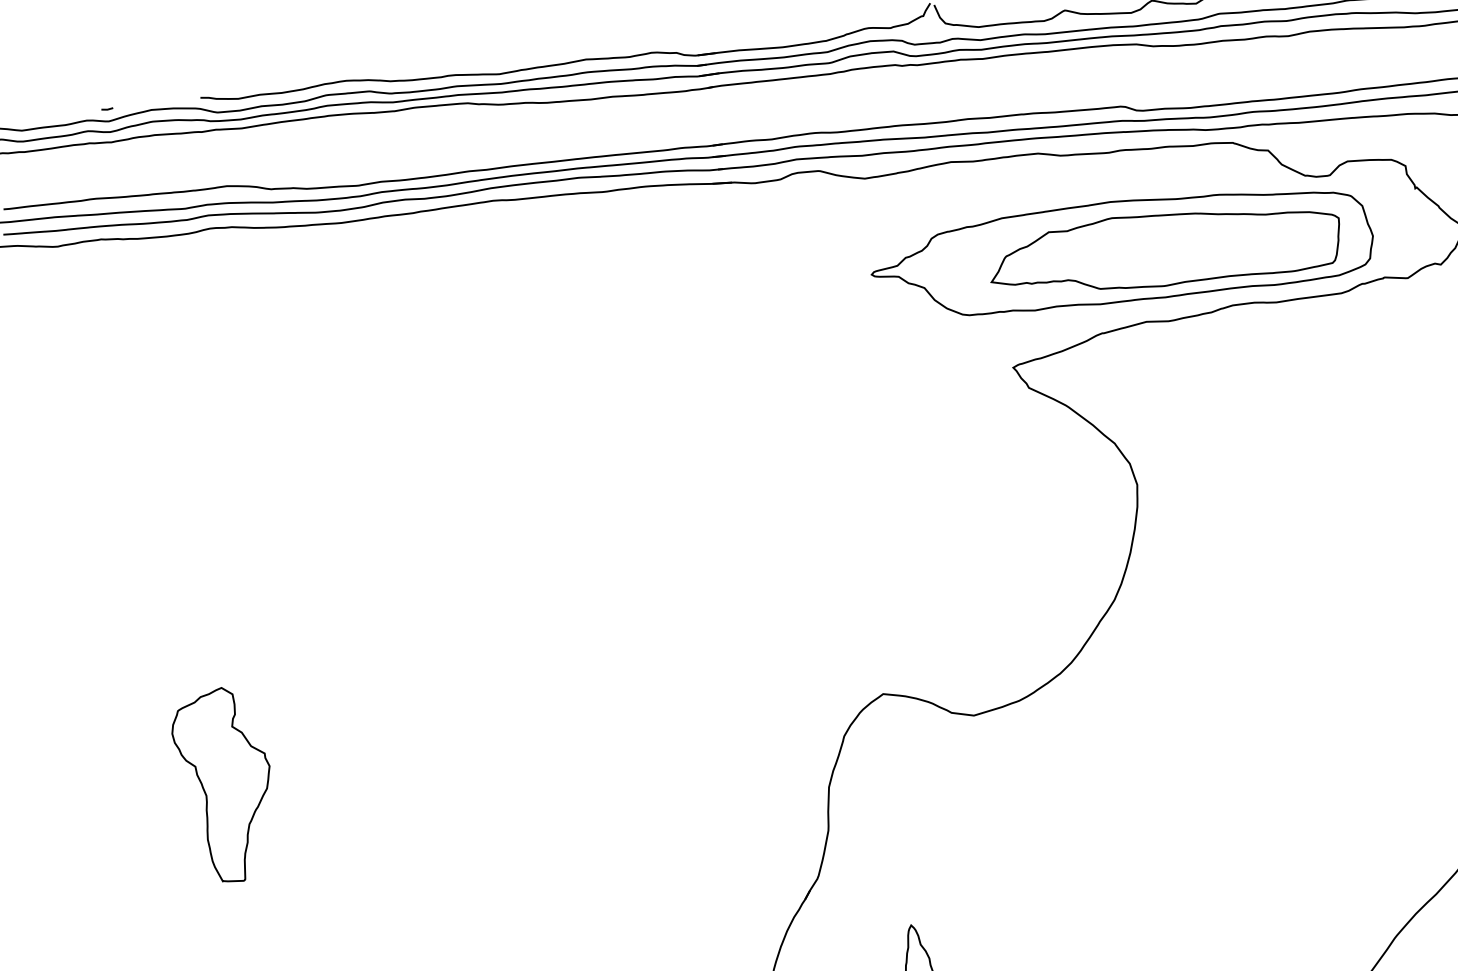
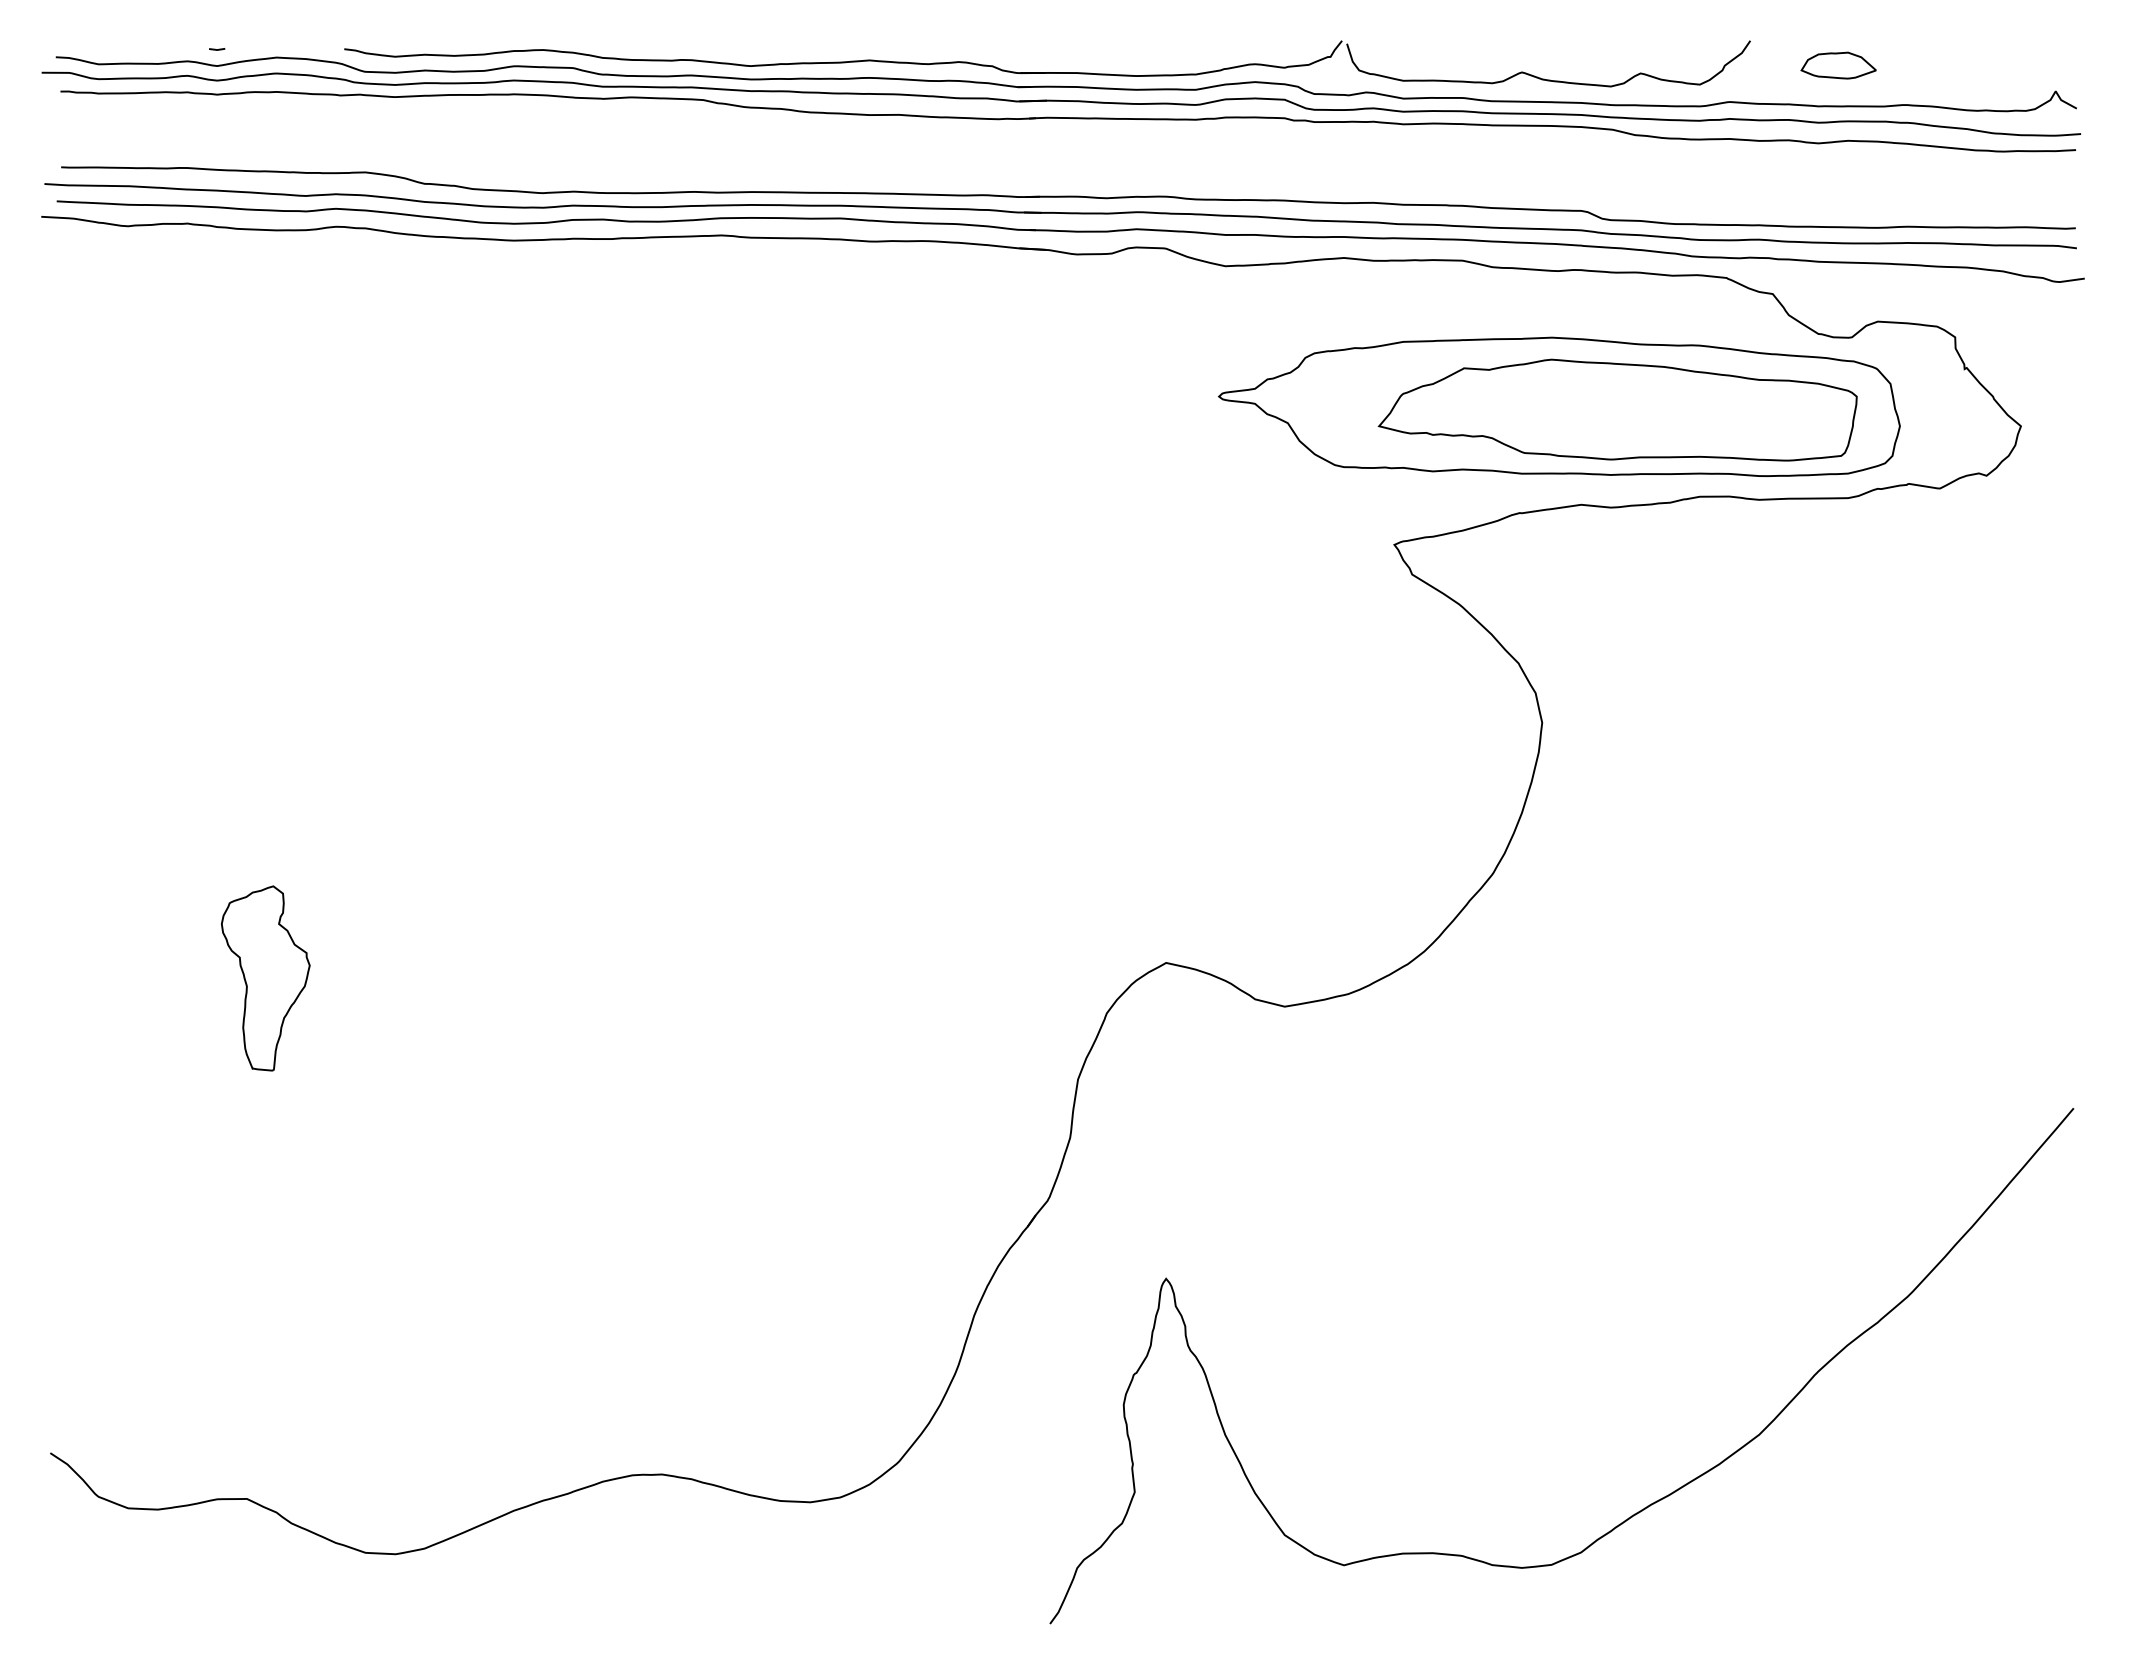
part: (225, 785) -> (265, 978), size x0.7

